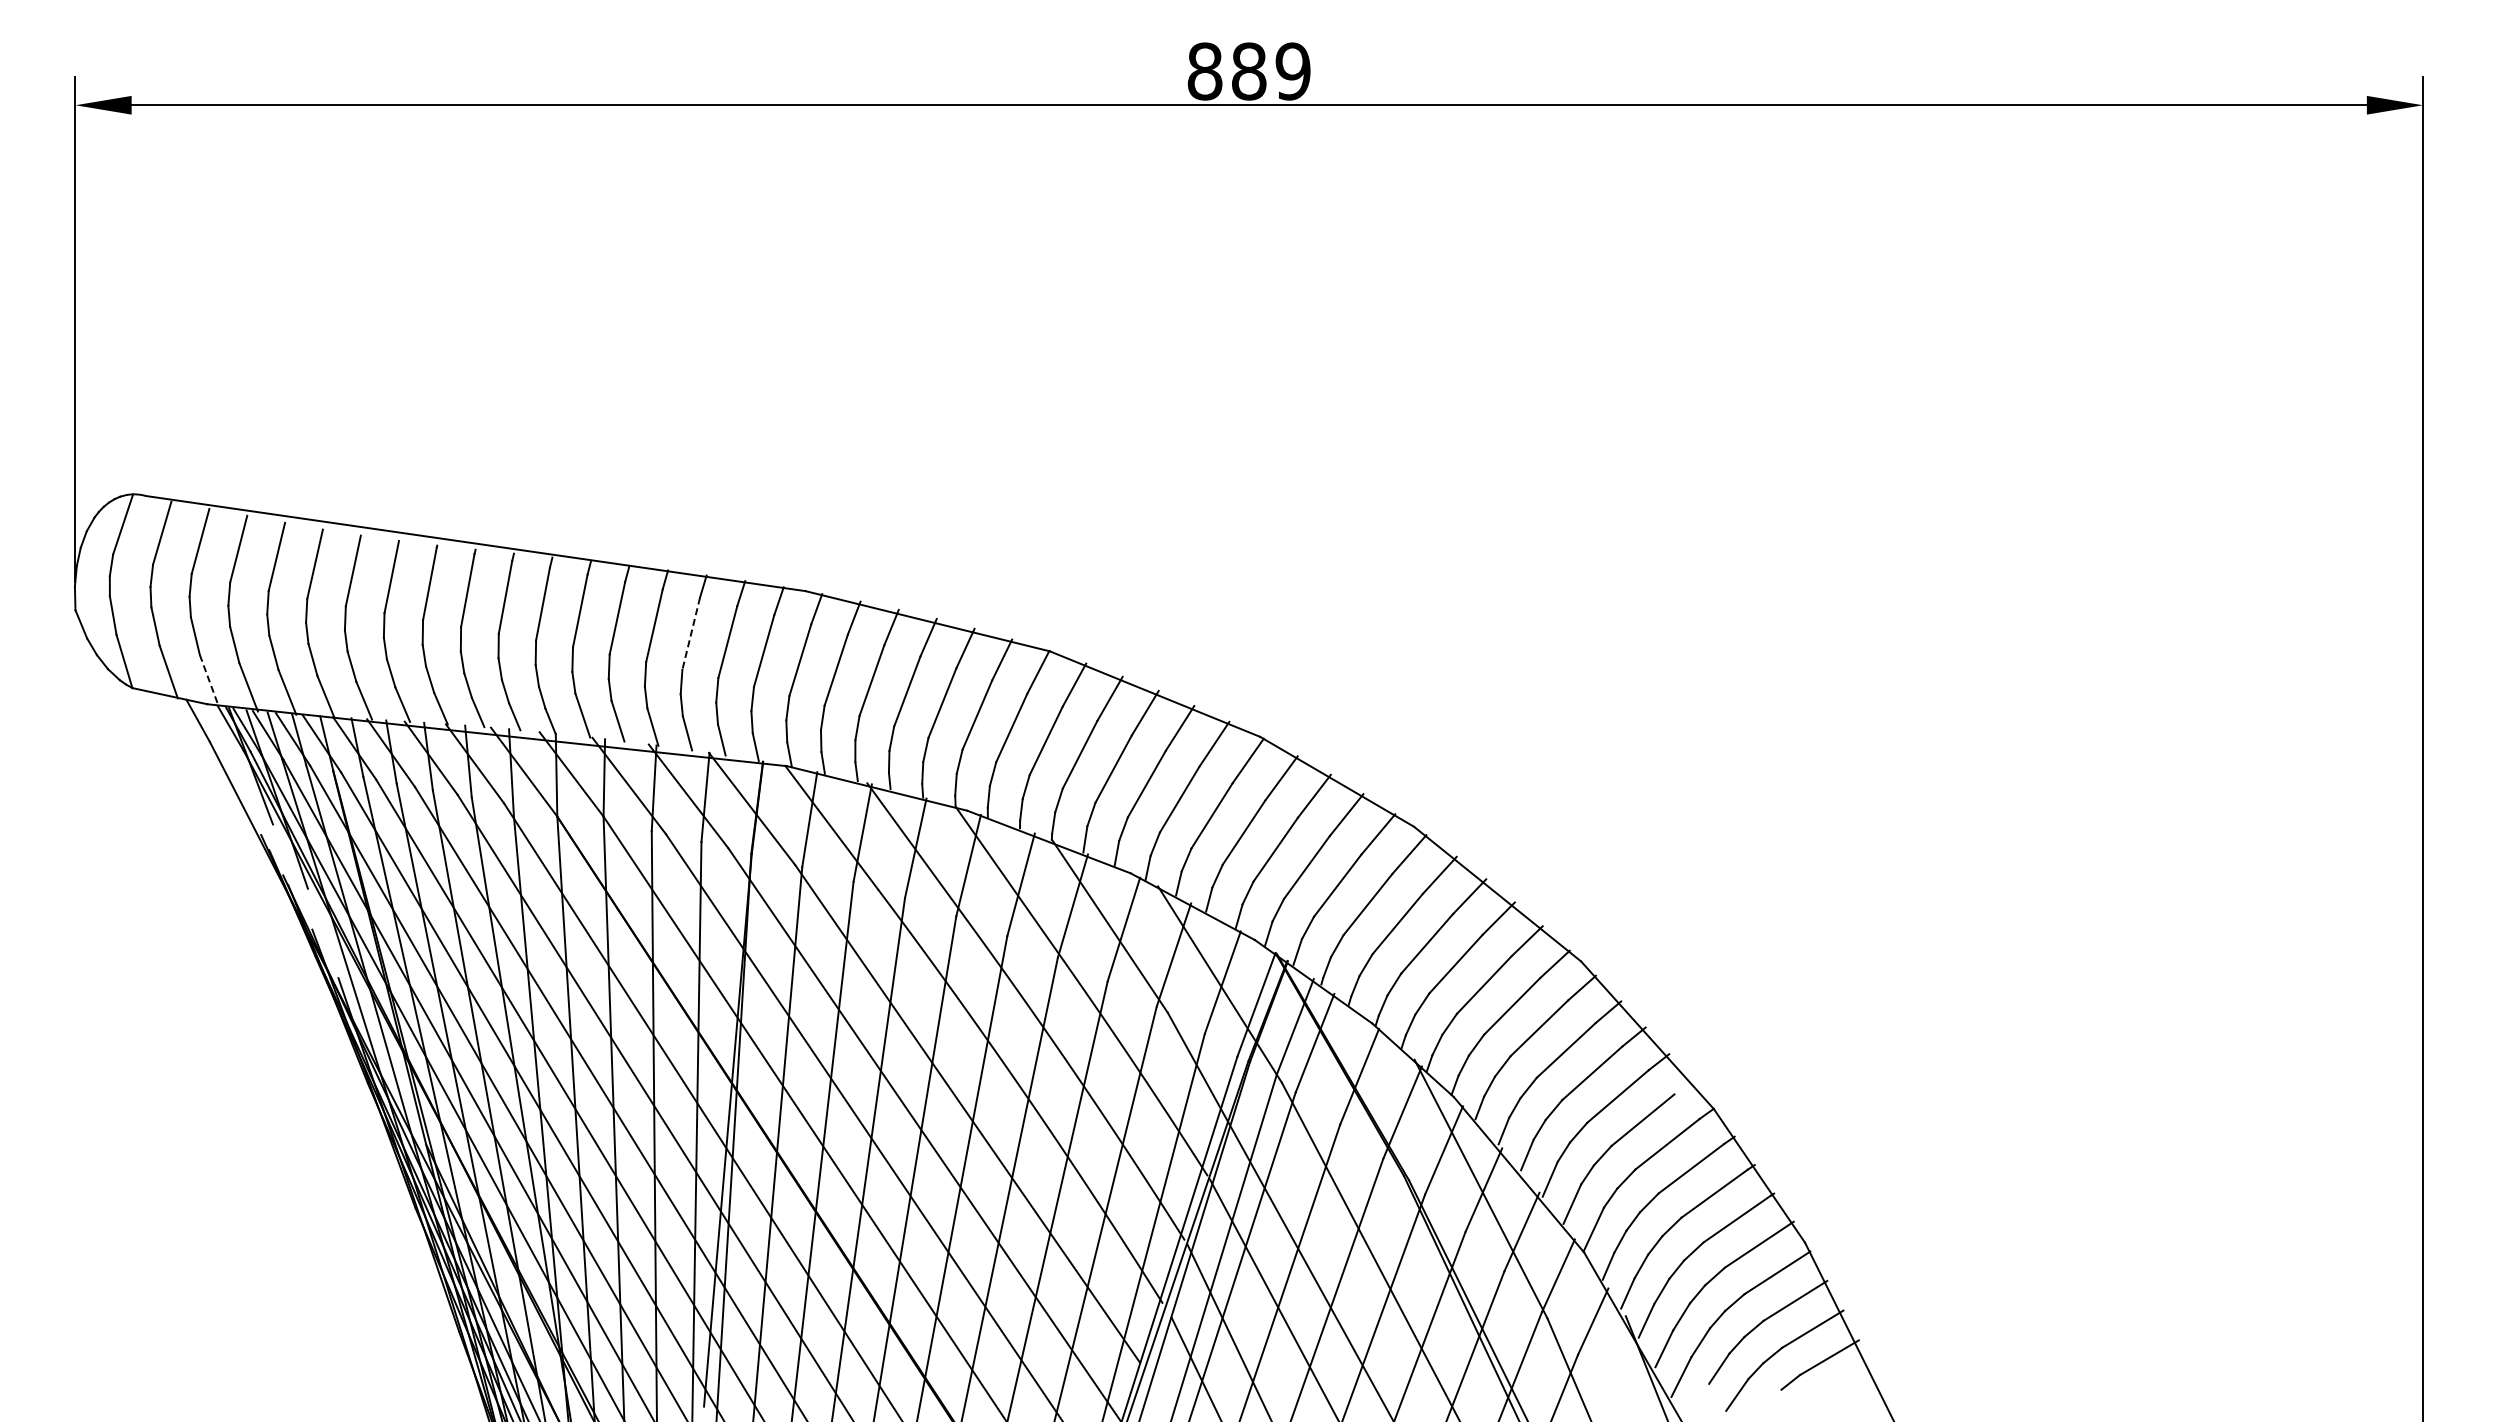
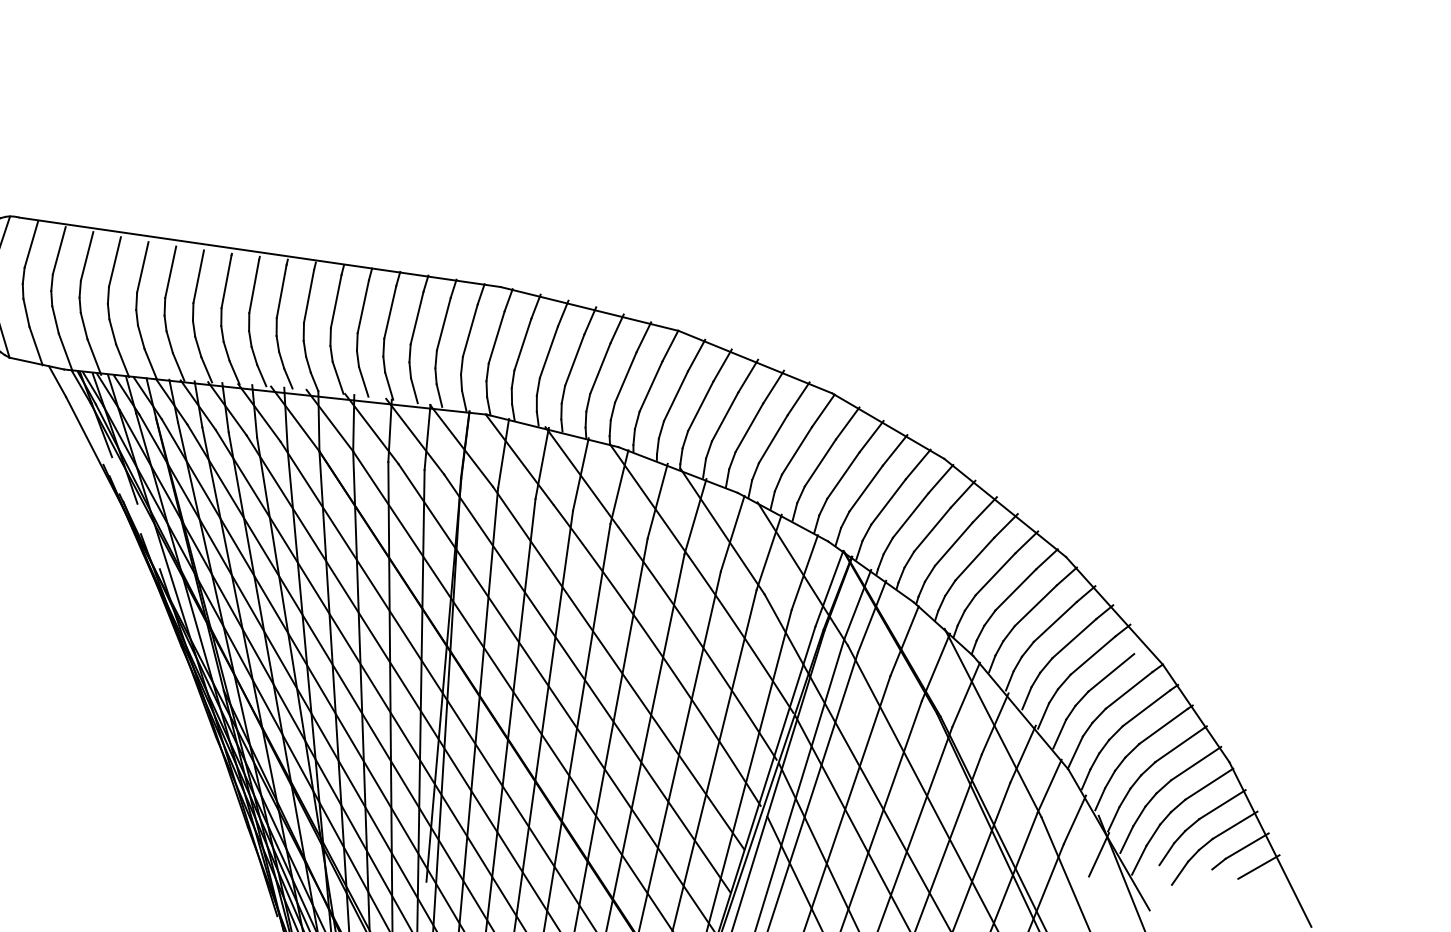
line: (691, 634) -> (417, 318), dashed -> solid
line: (209, 681) -> (65, 352), dashed -> solid
line: (1626, 1369) -> (1099, 854), added
line: (1845, 1386) -> (1258, 867), added

